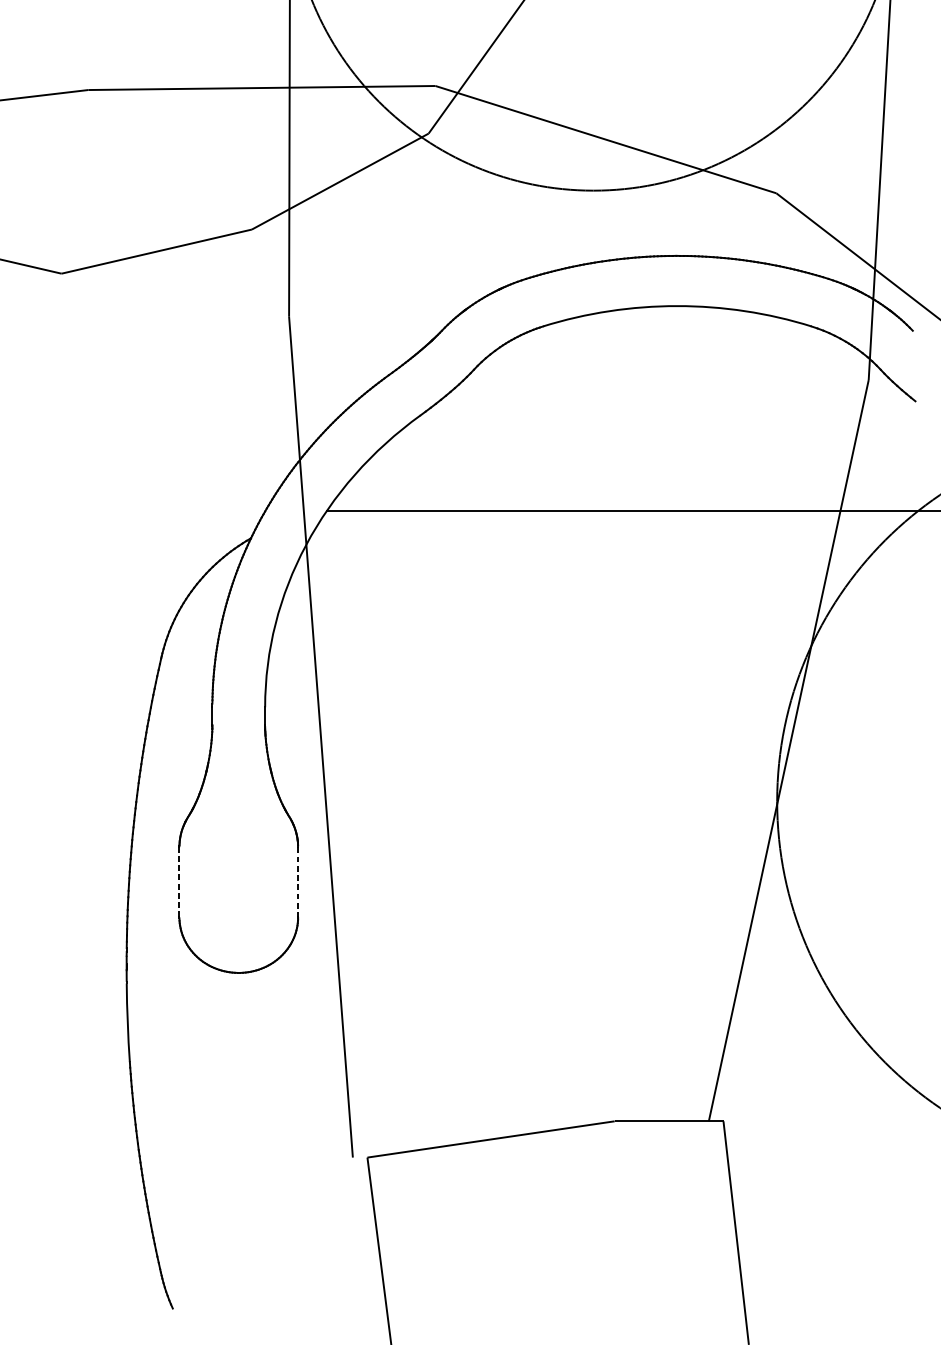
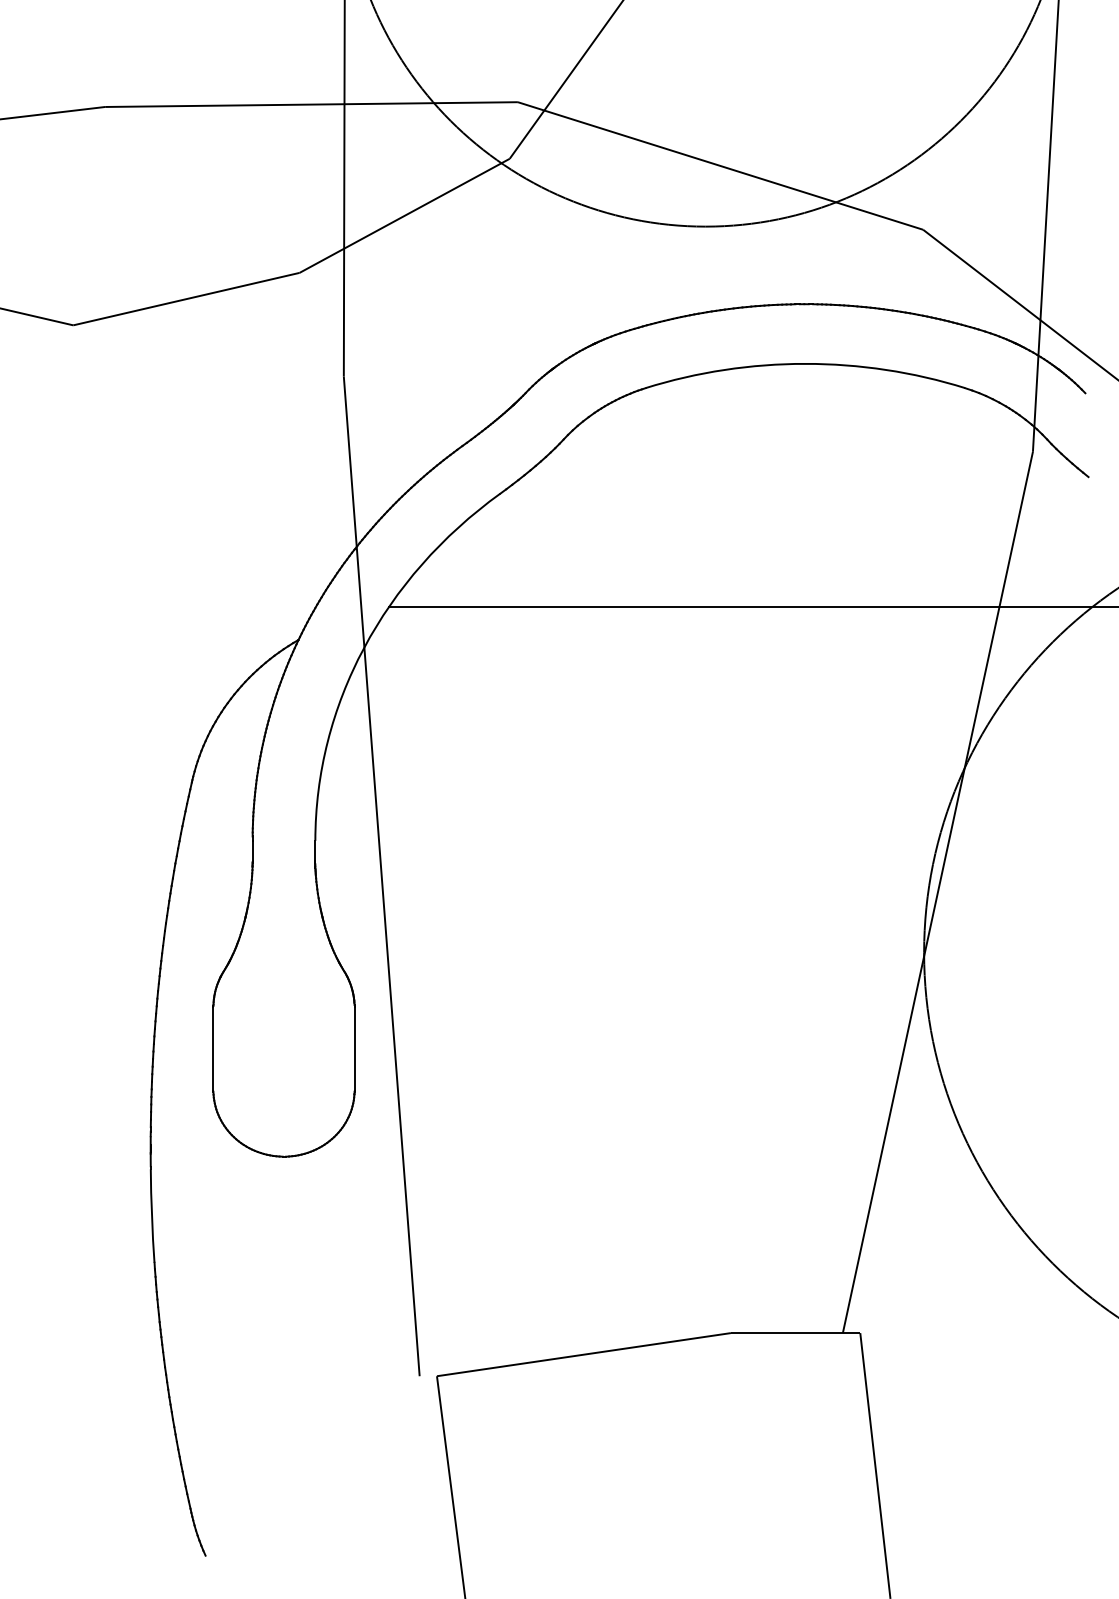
line: (179, 881) -> (213, 1048), dashed -> solid
line: (298, 881) -> (354, 1048), dashed -> solid

